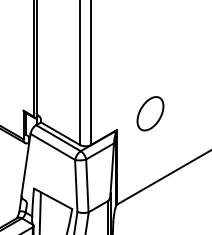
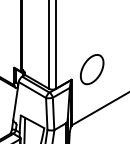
part: (150, 113) -> (92, 69), size x1.43

